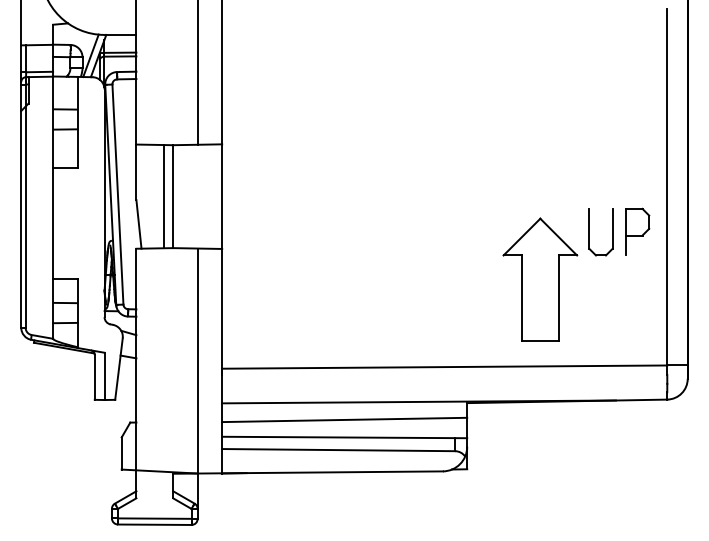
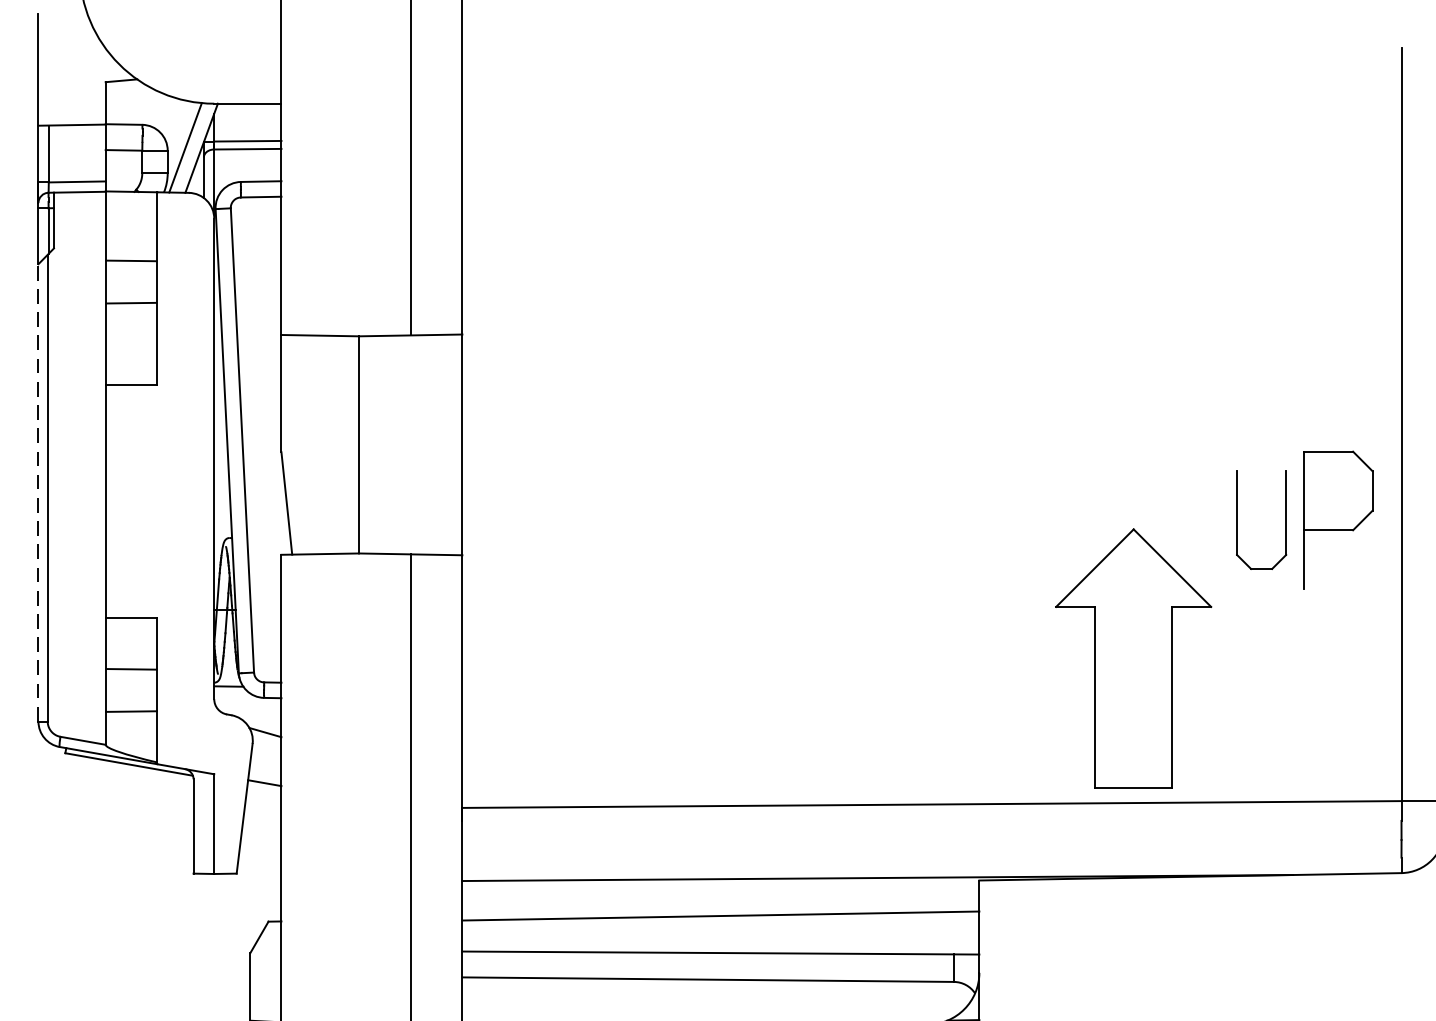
line: (164, 196) -> (340, 444), removed
line: (21, 218) -> (38, 490), solid -> dashed
part: (637, 231) -> (1338, 518), size x1.4
part: (540, 279) -> (1134, 657), moved

